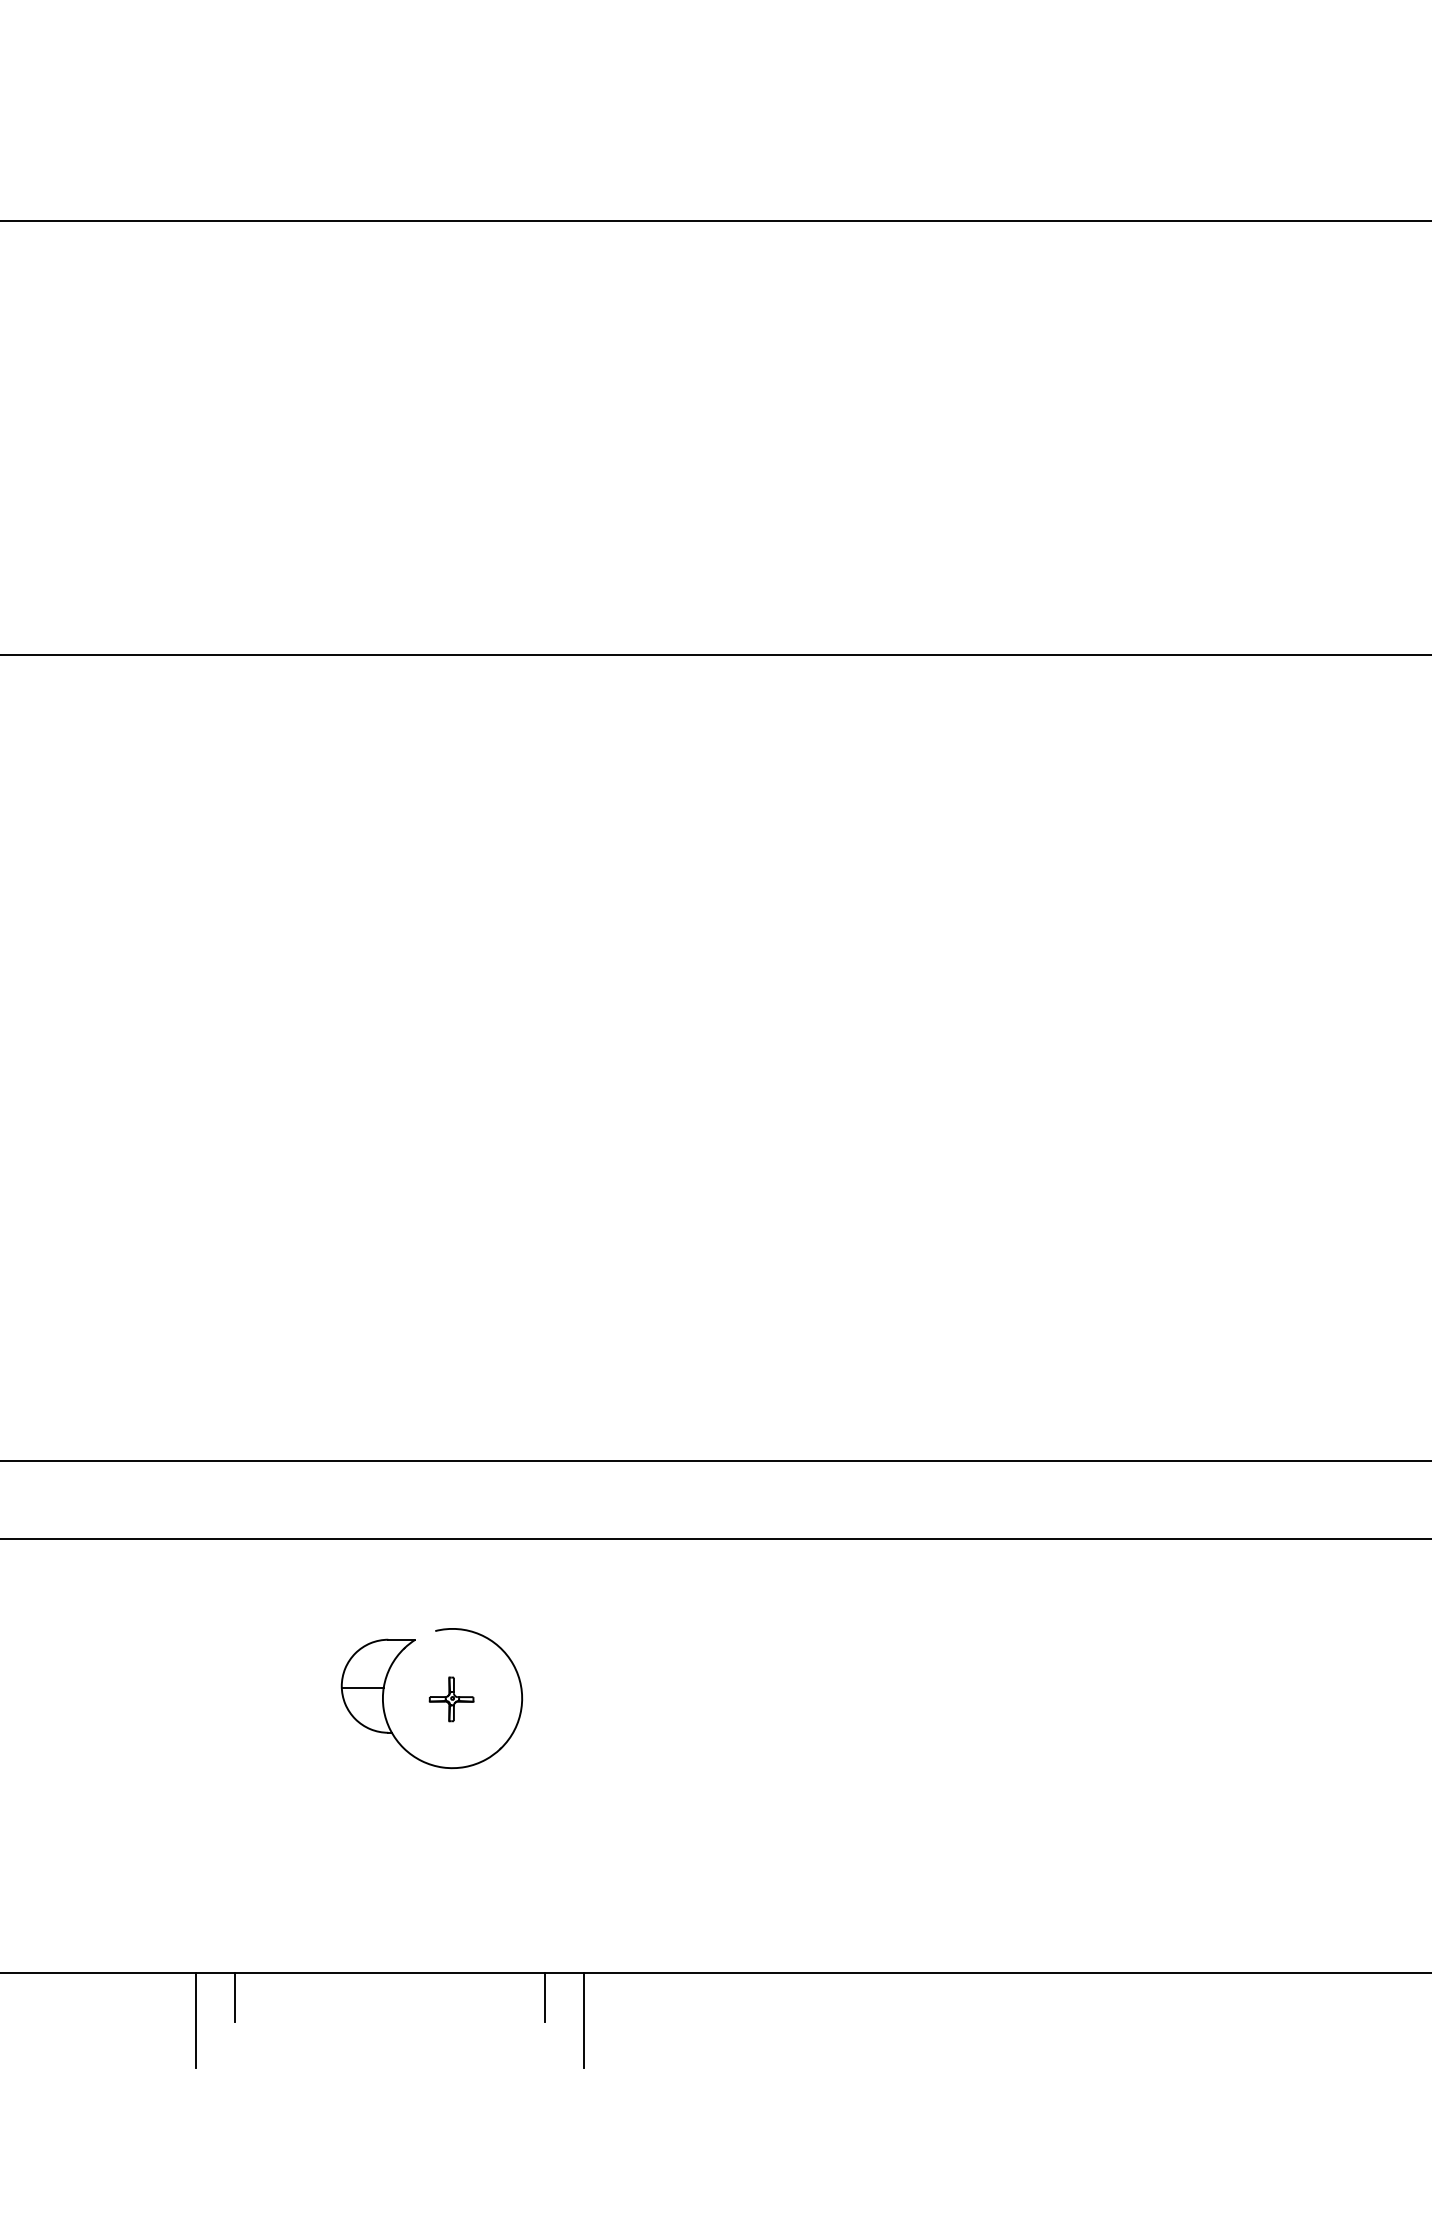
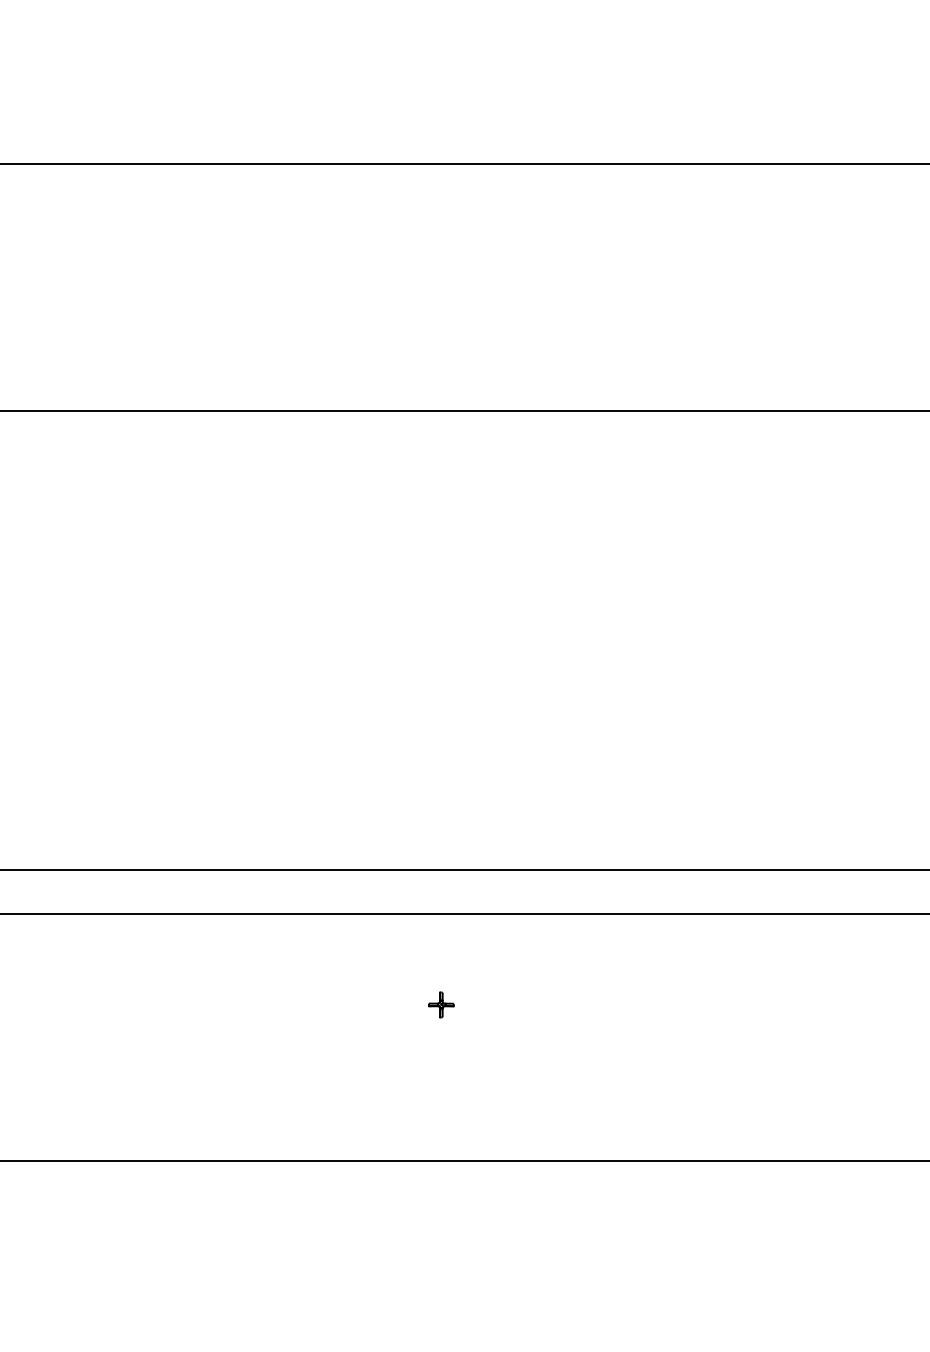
part: (385, 1696) -> (403, 1003), removed
line: (235, 1997) -> (318, 1174), removed
line: (545, 1997) -> (494, 1174), removed
line: (197, 2020) -> (296, 1187), removed
line: (583, 2020) -> (516, 1187), removed

